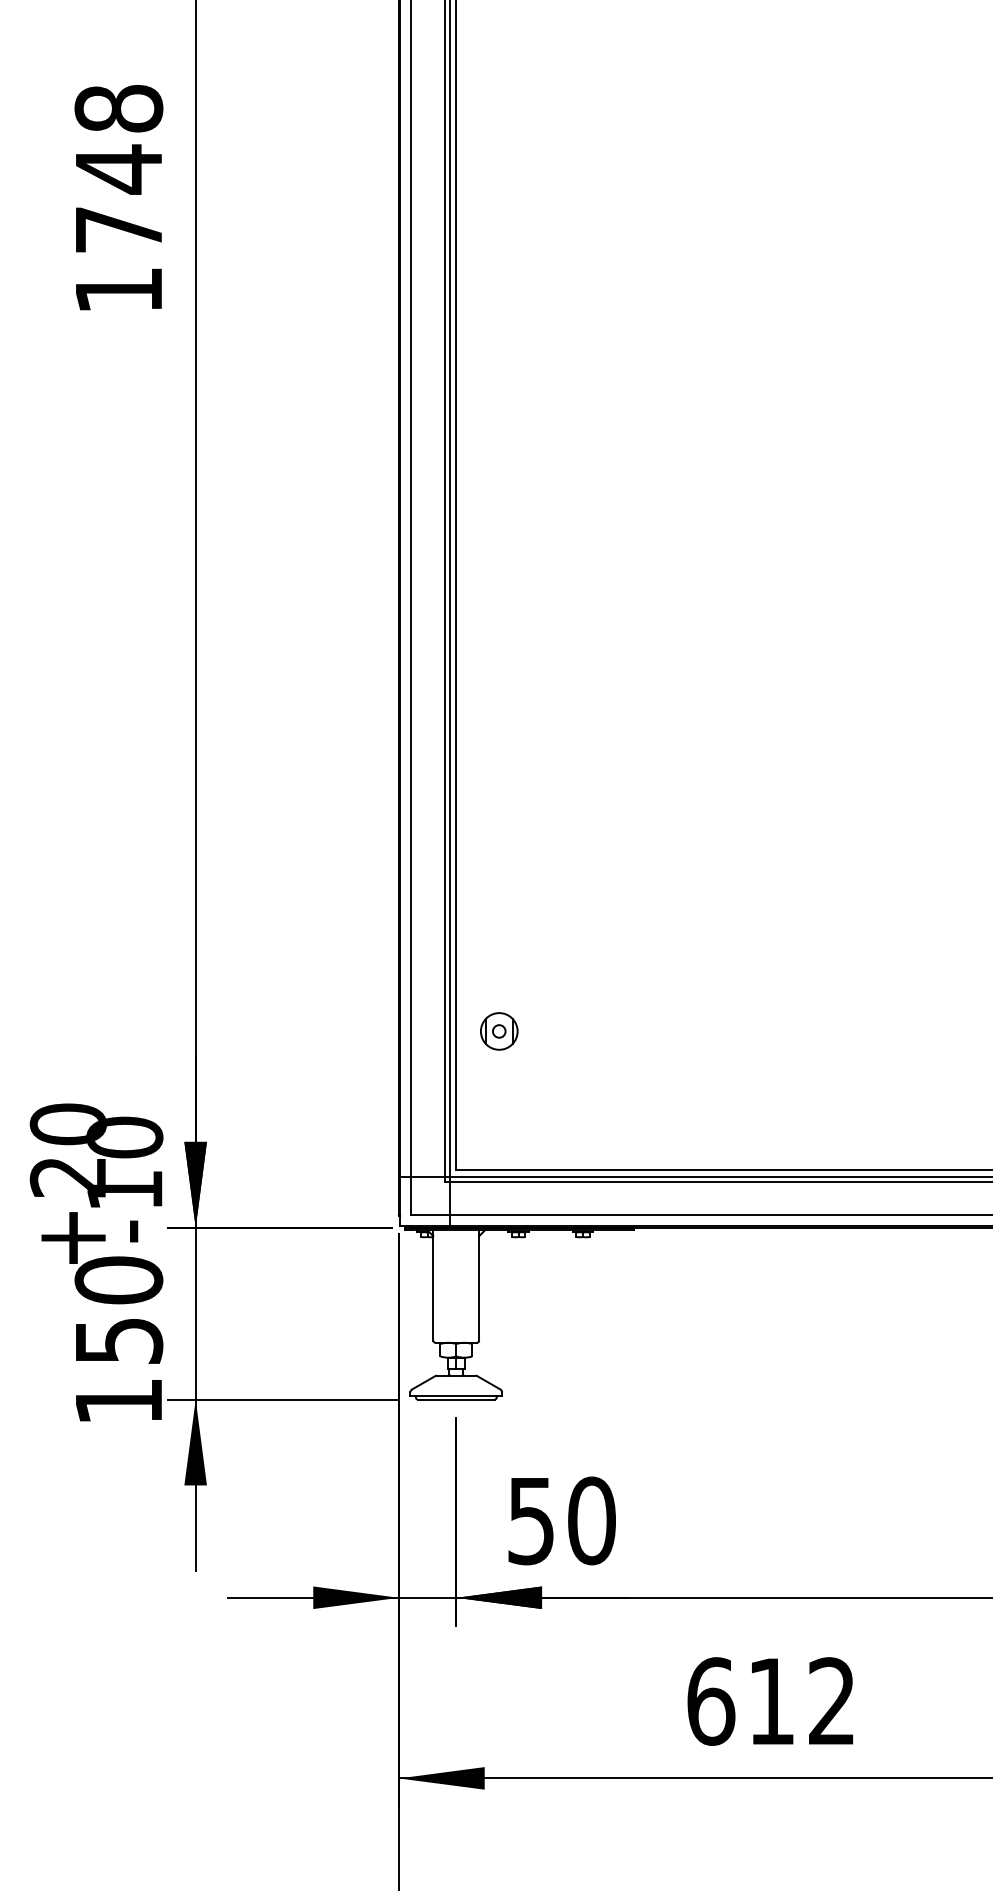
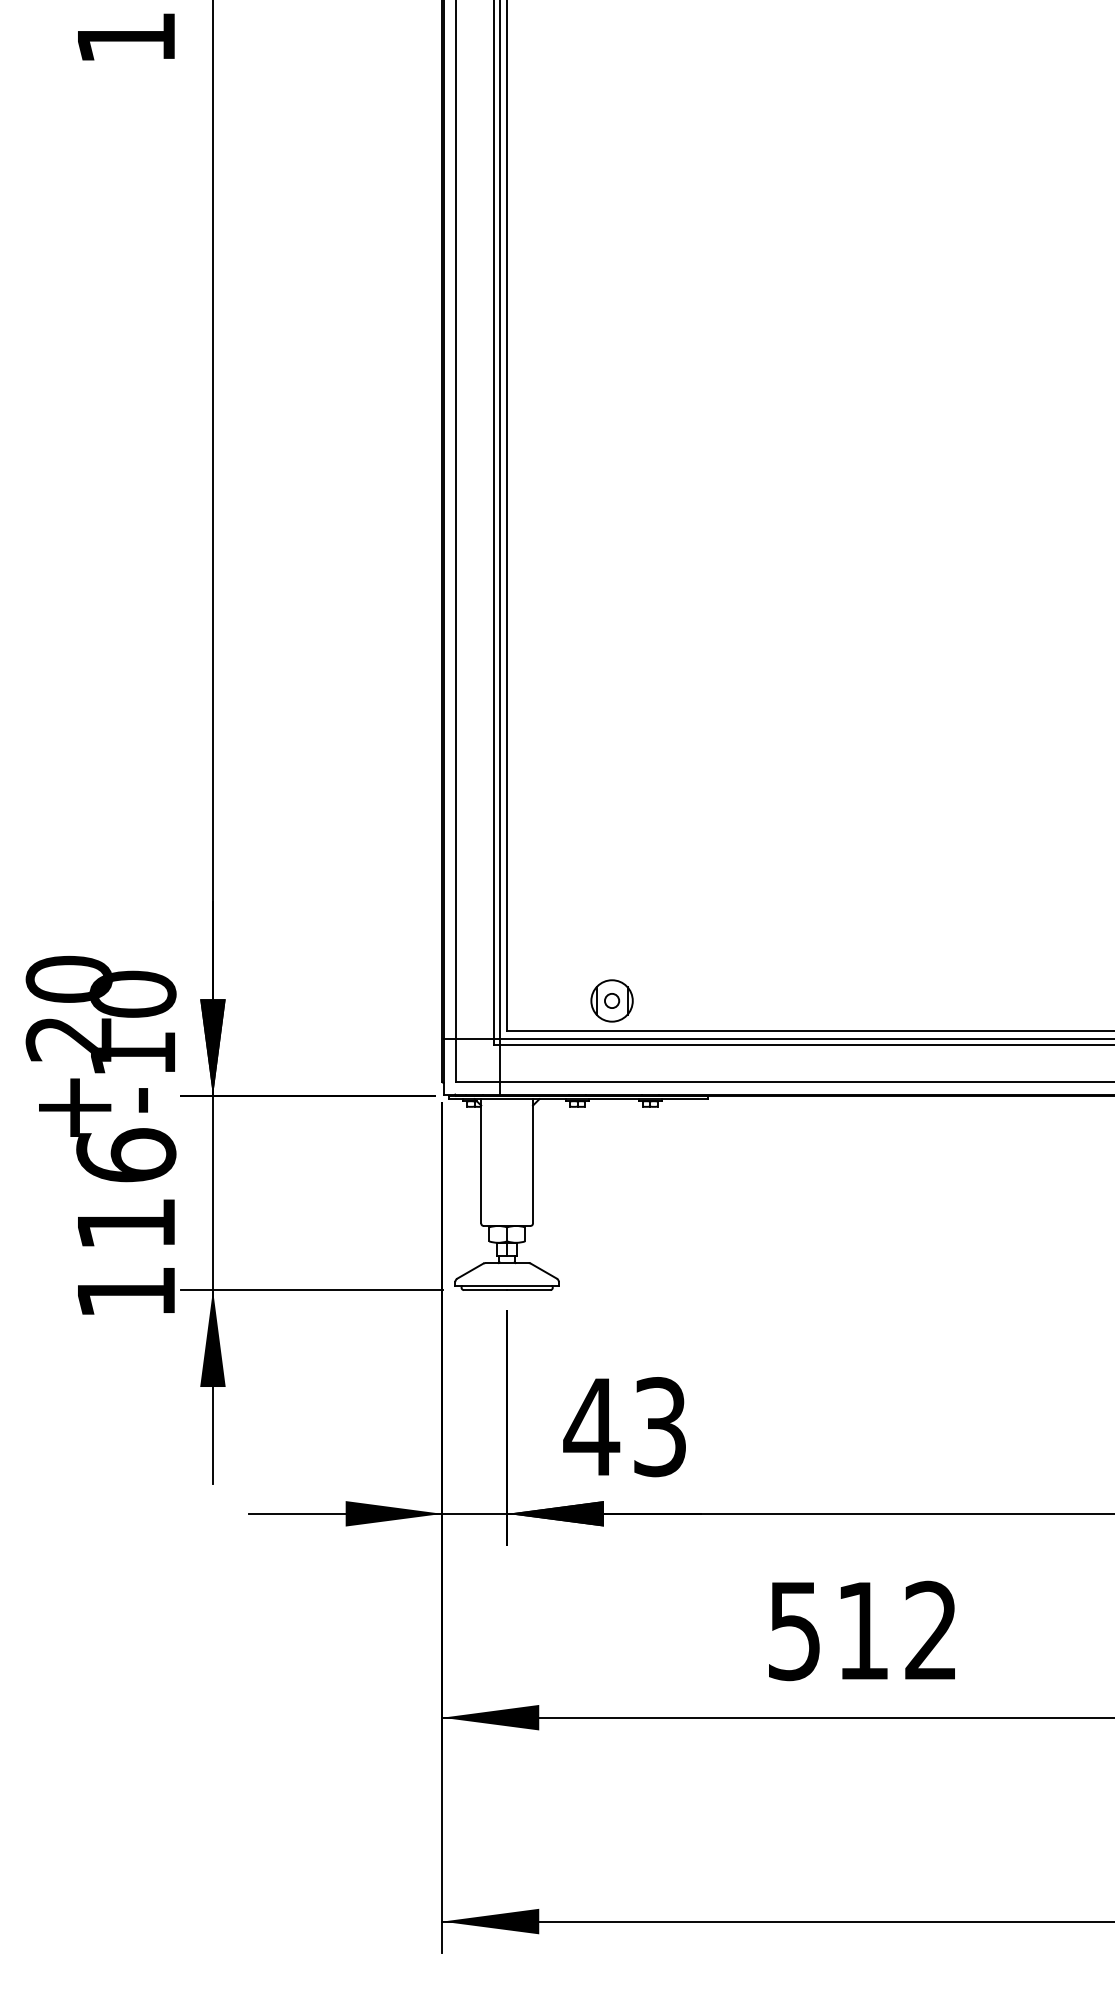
part: (499, 1031) -> (612, 1001), moved
text: (118, 1309) -> (125, 1188), 150 -> 116
text: (560, 1520) -> (624, 1426), 50 -> 43
text: (711, 1701) -> (795, 1630), 612 -> 512

